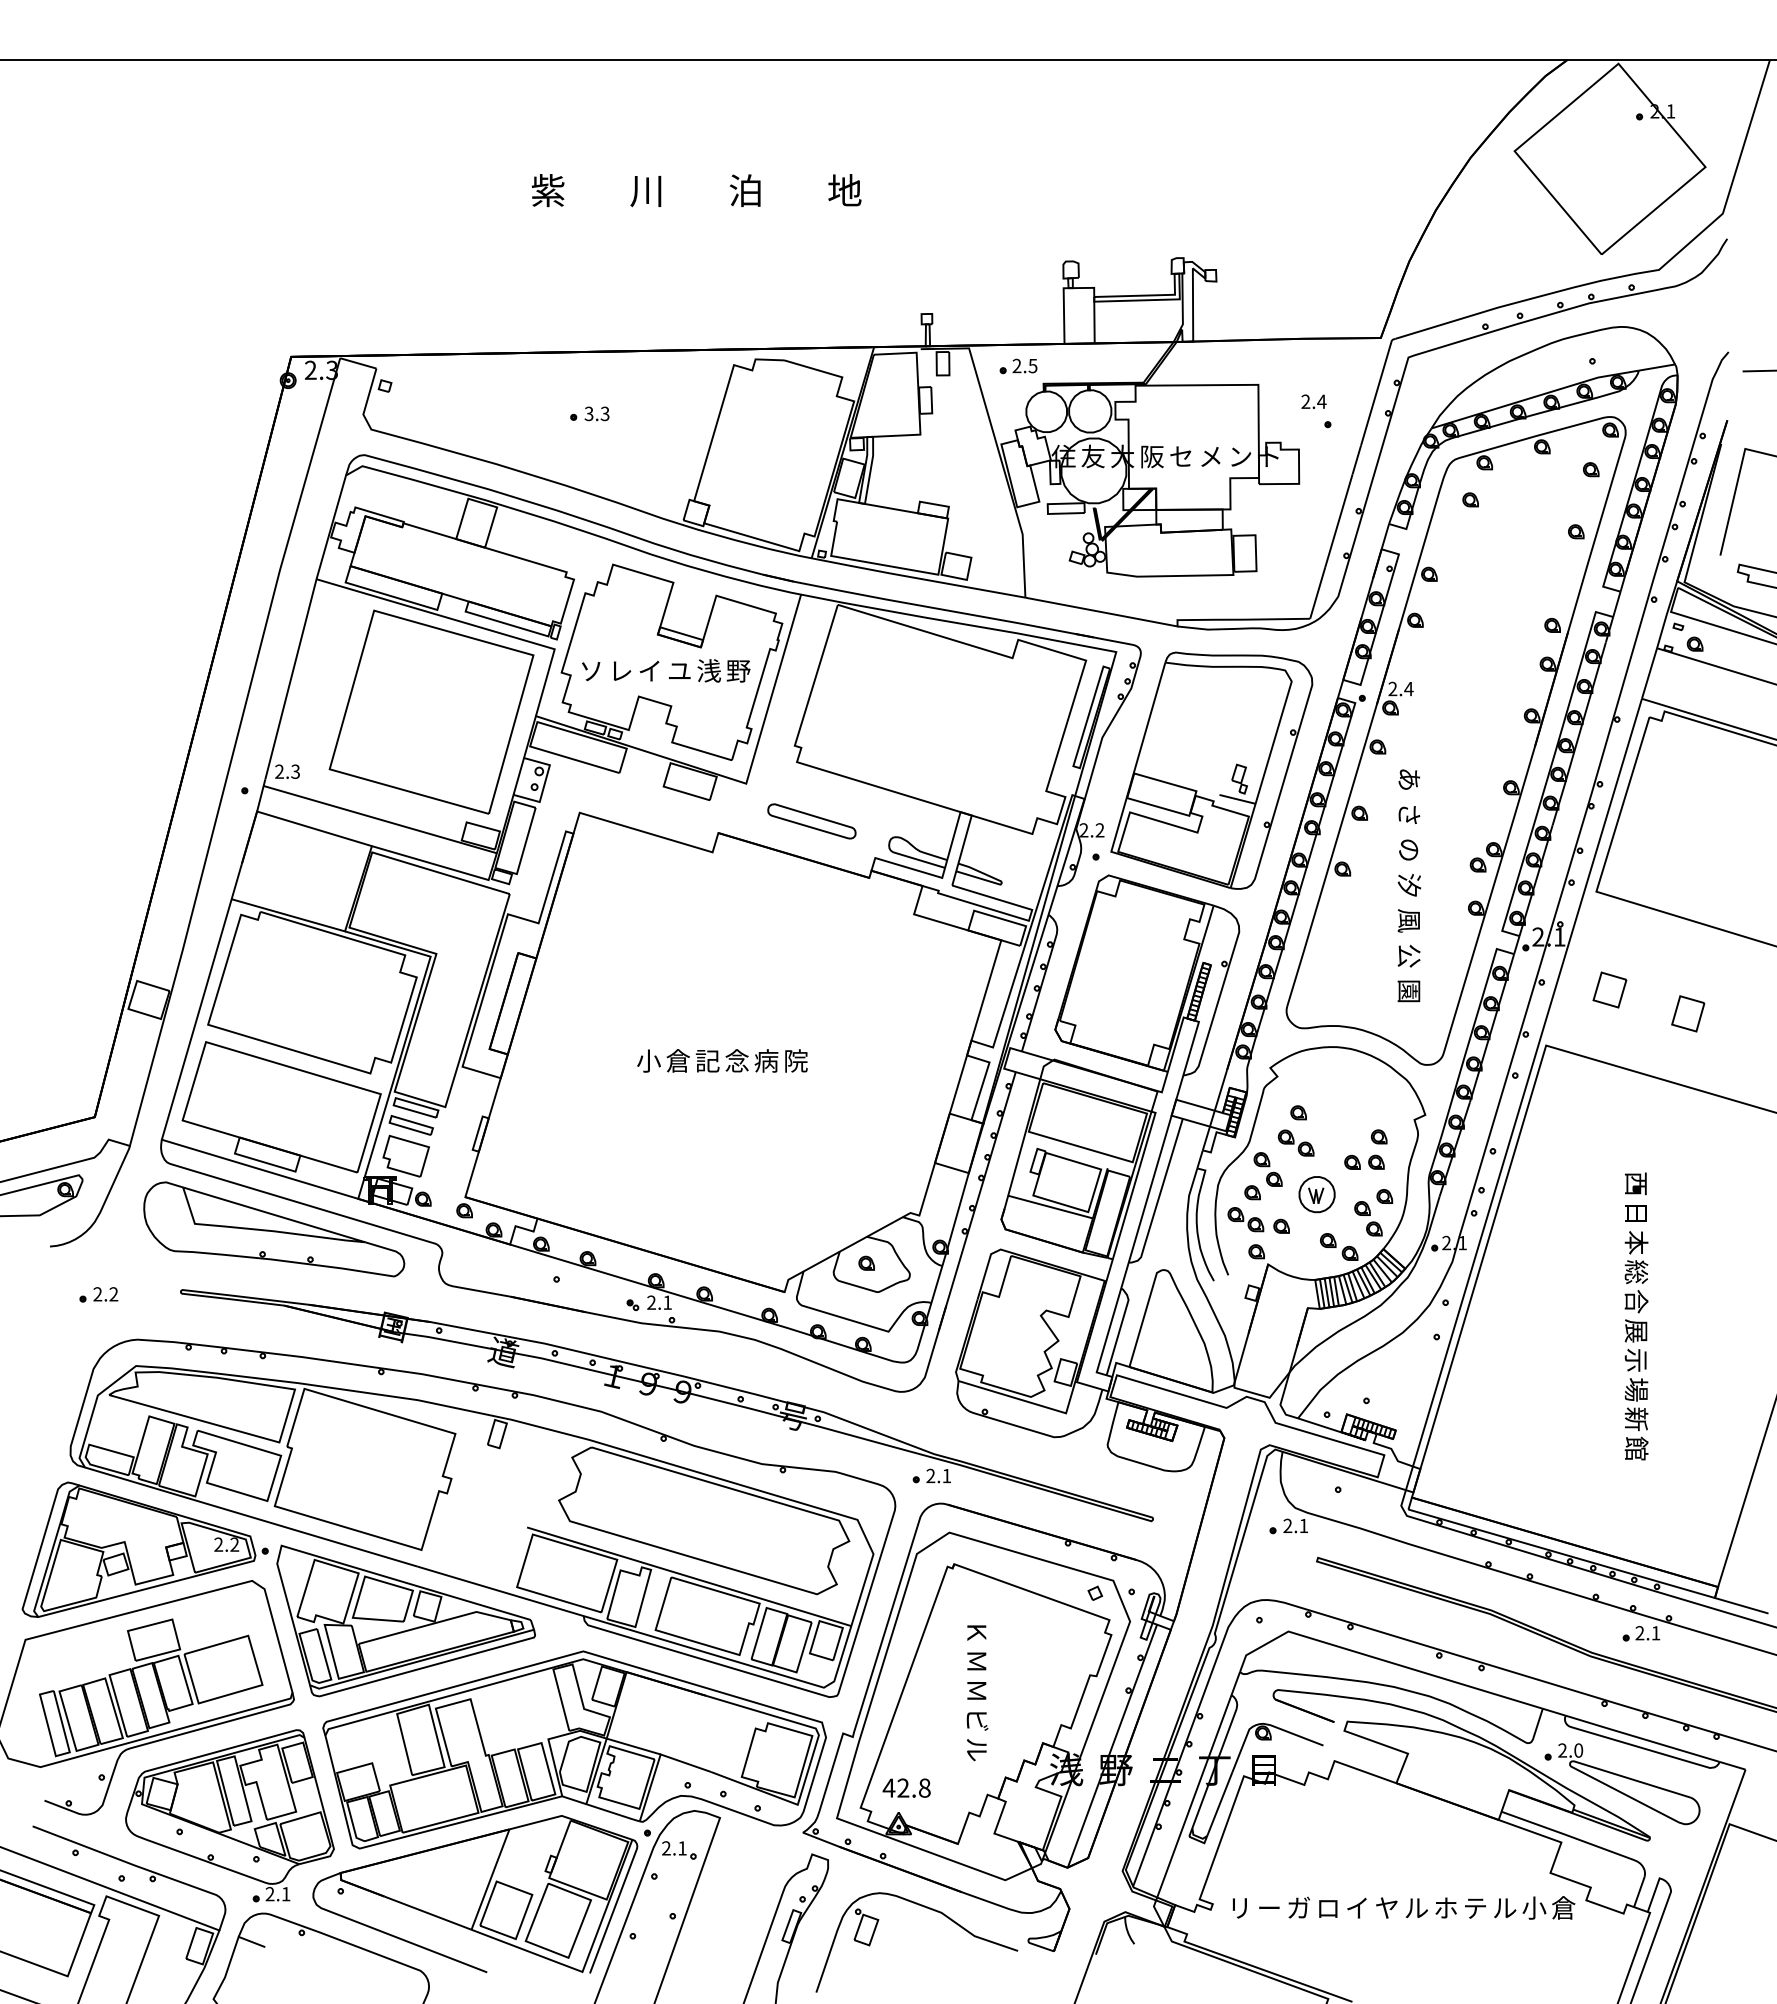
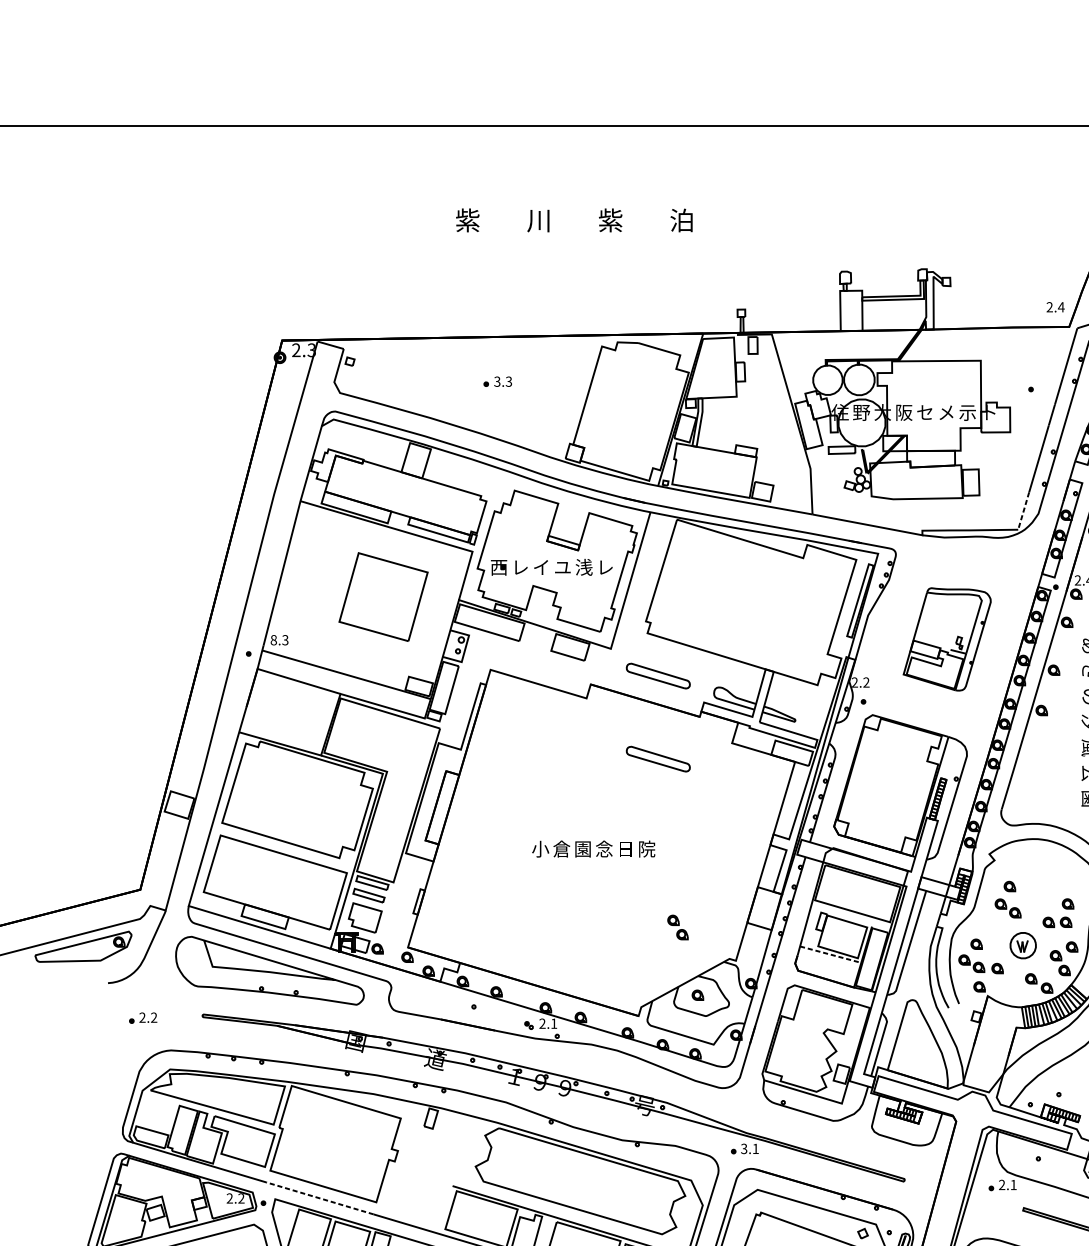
text: (745, 190) -> (610, 220), 泊 -> 紫
text: (844, 190) -> (681, 220), 地 -> 泊
part: (1018, 366) -> (807, 347), removed
text: (1313, 401) -> (1055, 307), moved
text: (1093, 456) -> (861, 412), 友 -> 野
text: (1239, 457) -> (967, 413), ン -> 示
line: (1317, 592) -> (1023, 510), solid -> dashed
text: (591, 671) -> (499, 567), ソ -> 西
text: (738, 671) -> (605, 567), 野 -> レ
part: (431, 711) -> (383, 596), size x0.6
part: (1211, 770) -> (946, 639), size x0.6
text: (279, 771) -> (273, 640), 2.3 -> 8.3
part: (811, 936) -> (658, 759), added
text: (766, 1060) -> (625, 848), 病 -> 日
text: (707, 1061) -> (582, 849), 記 -> 園
part: (1267, 1169) -> (677, 927), moved
line: (1050, 1207) -> (830, 954), solid -> dashed
text: (930, 1476) -> (743, 1149), 2.1 -> 3.1
line: (343, 1544) -> (319, 1198), solid -> dashed

